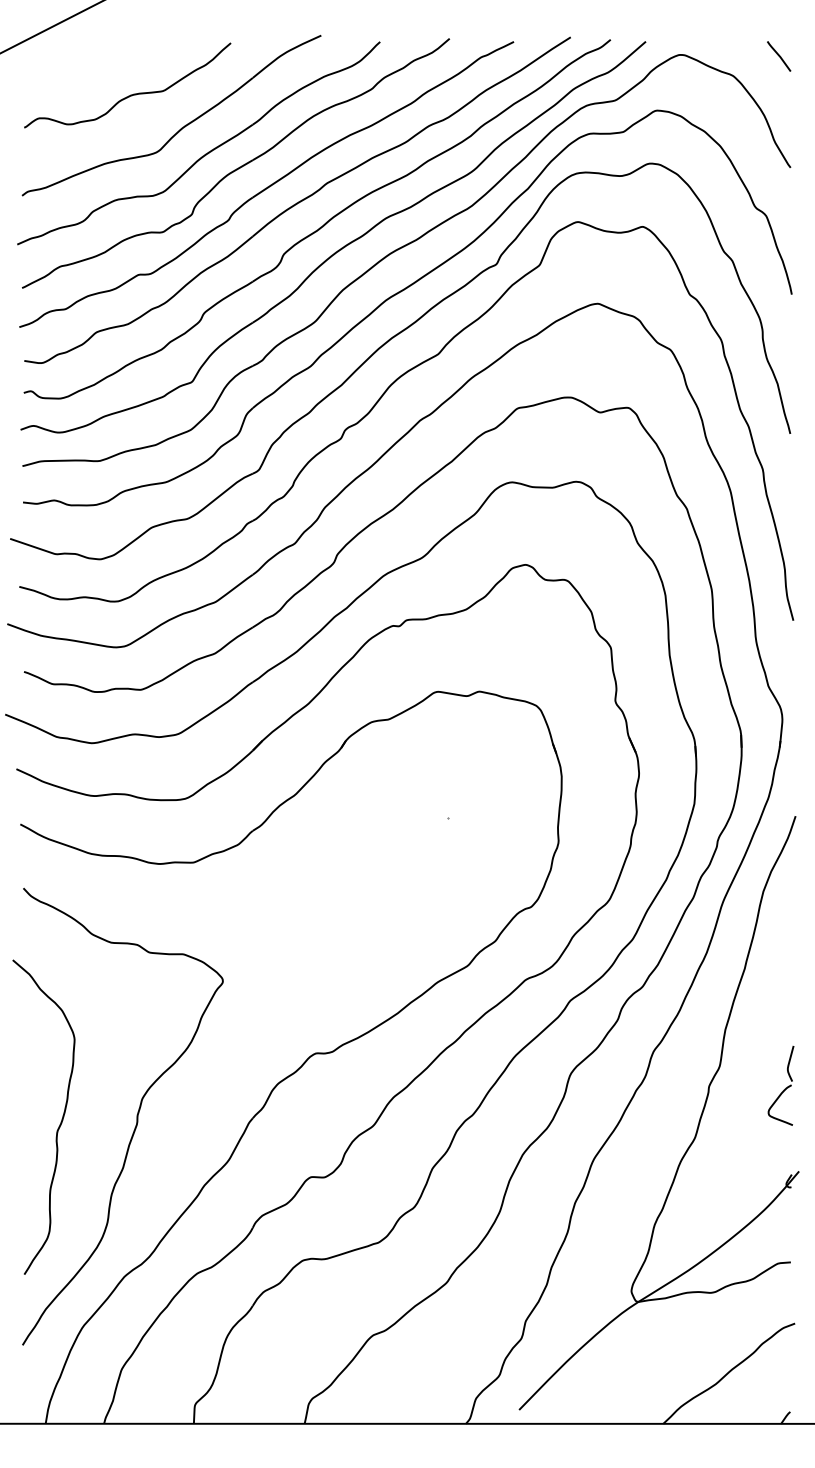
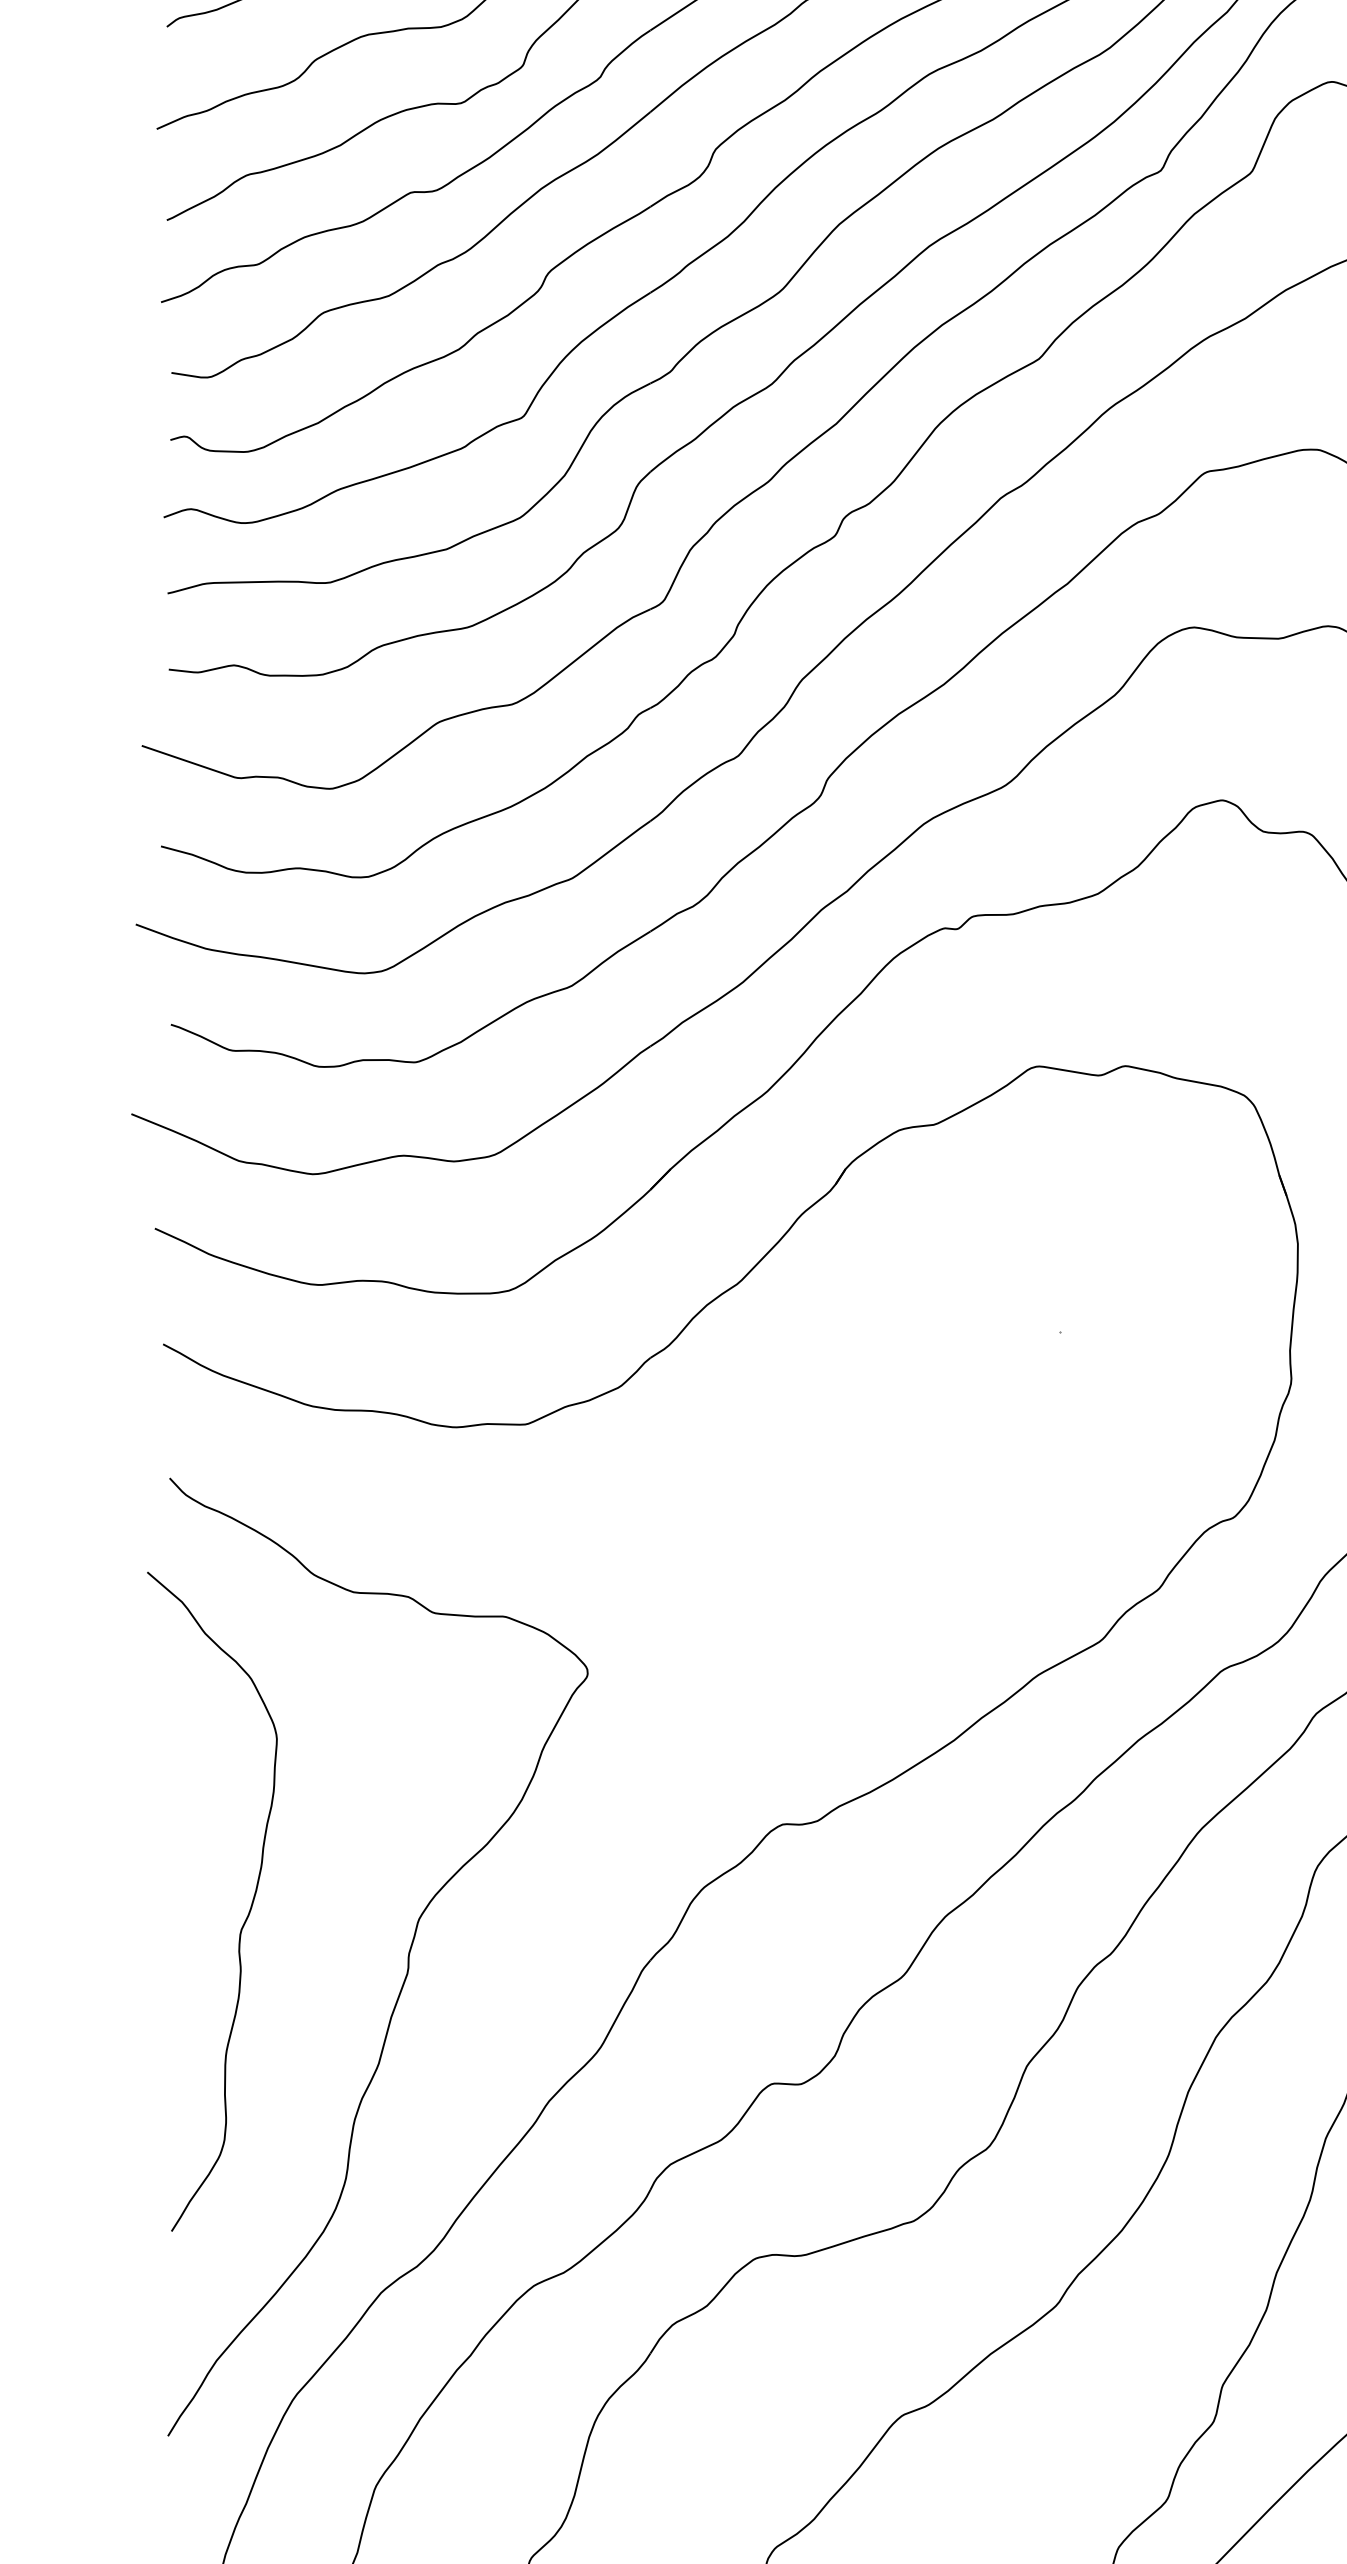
curve: (59, 1124) -> (245, 1916), moved

